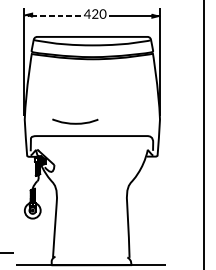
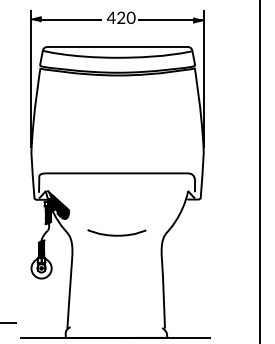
line: (53, 15) -> (68, 19), dashed -> solid
curve: (75, 122) -> (116, 234), moved
fill: (46, 160) -> (58, 204), added

